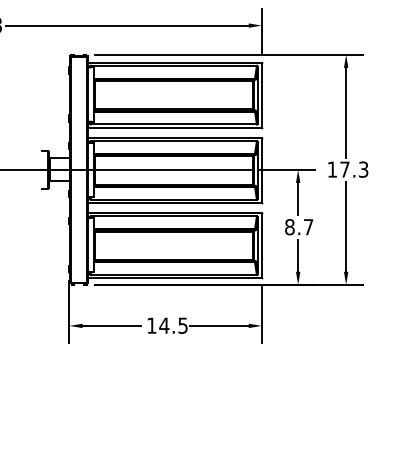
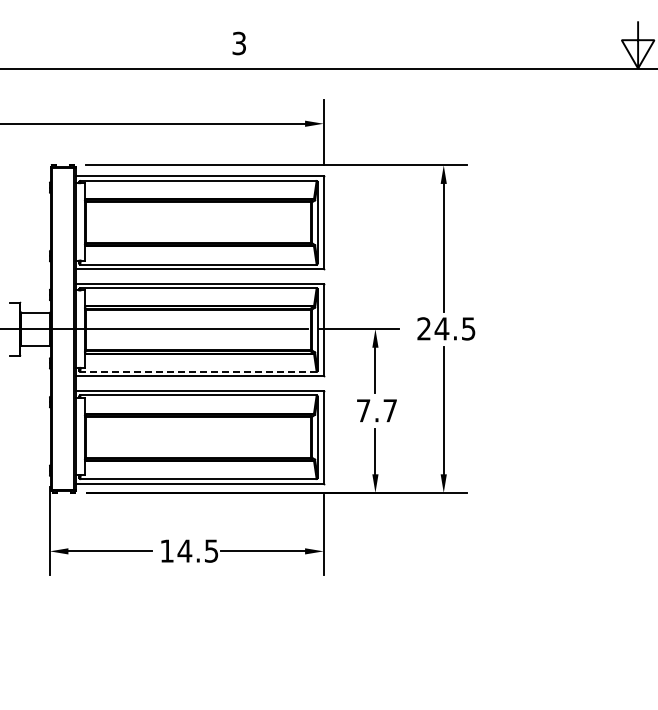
text: (348, 169) -> (446, 328), 17.3 -> 24.5
line: (173, 199) -> (197, 371), solid -> dashed
text: (289, 226) -> (363, 410), 8.7 -> 7.7

